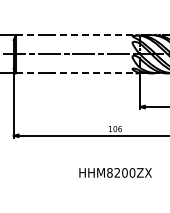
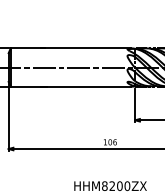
line: (75, 35) -> (70, 48), dashed -> solid
line: (75, 73) -> (70, 86), dashed -> solid

